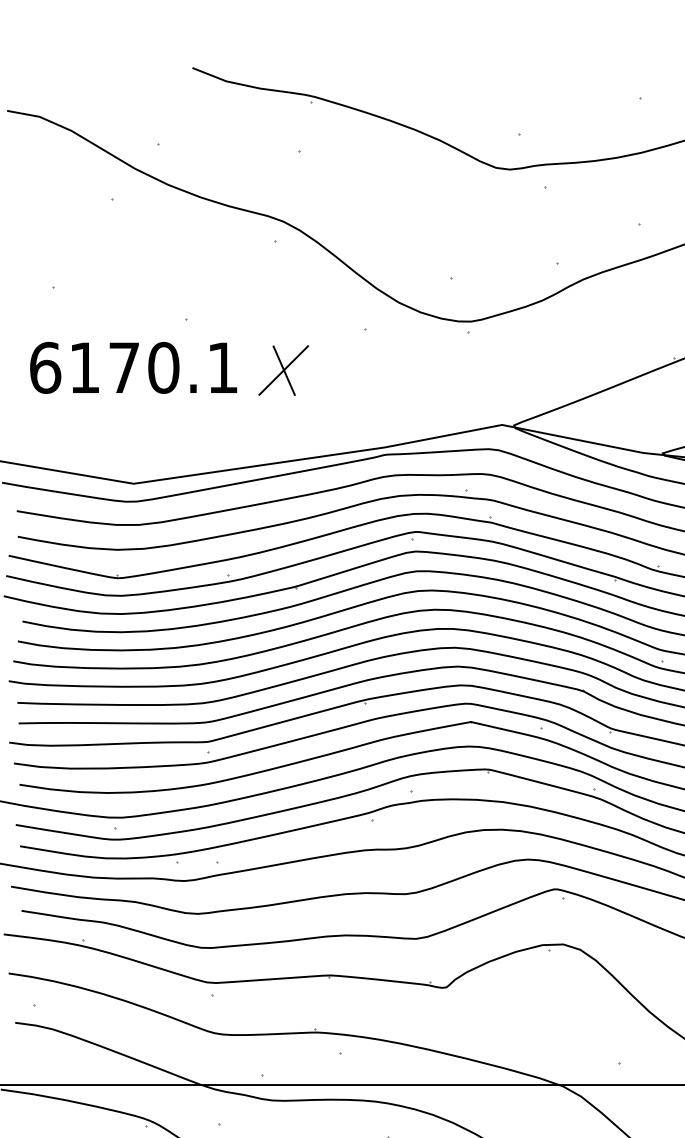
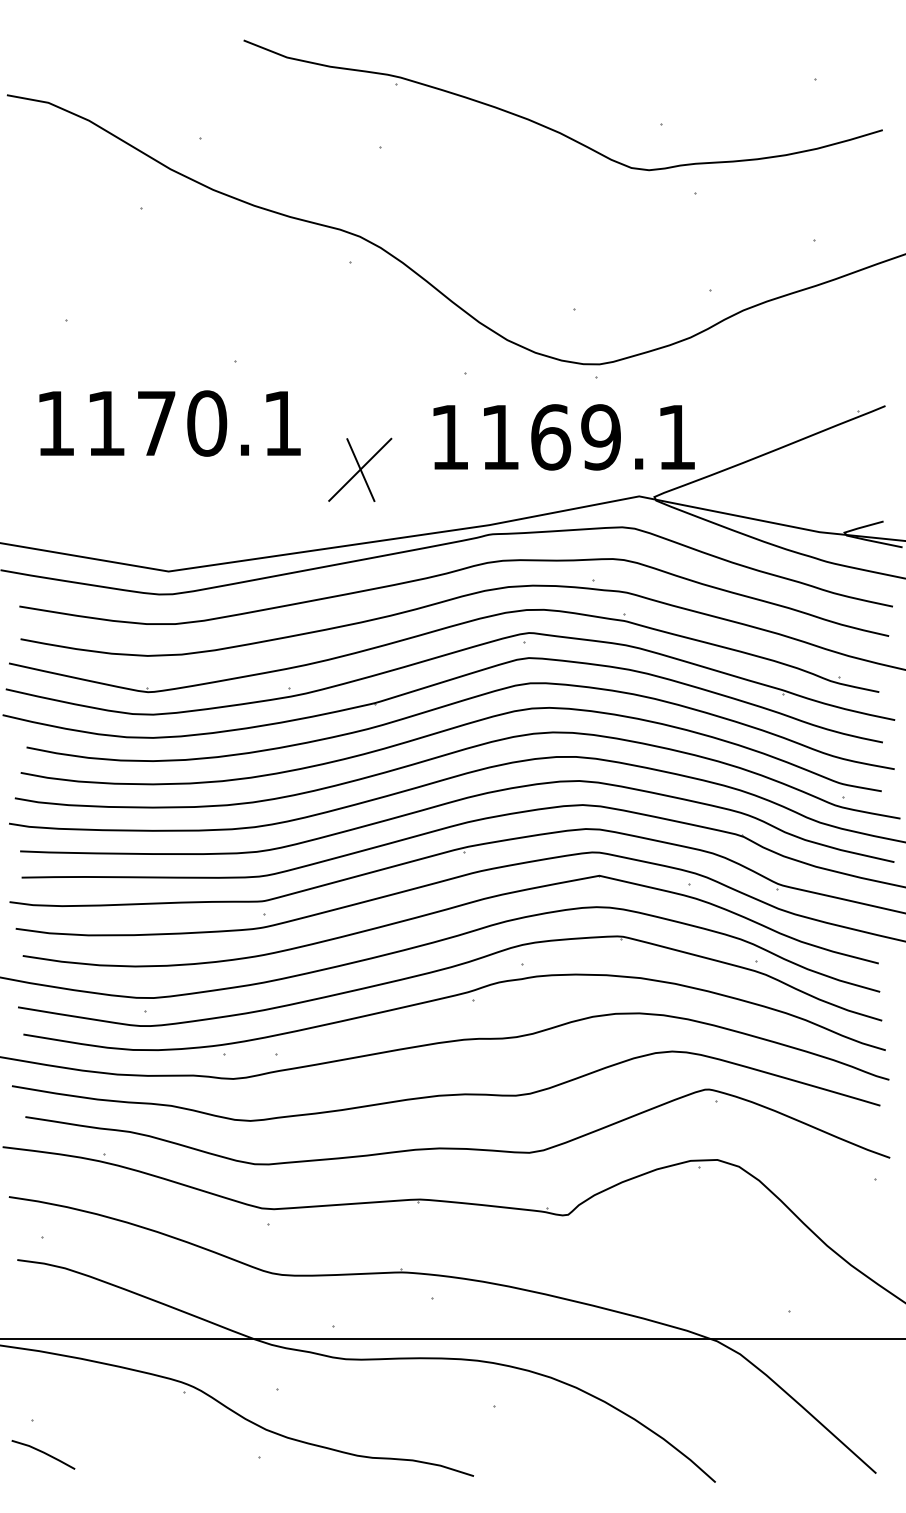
text: (45, 367) -> (56, 423), 6170.1 -> 1170.1
part: (283, 370) -> (360, 469), moved
part: (442, 378) -> (563, 437), added

